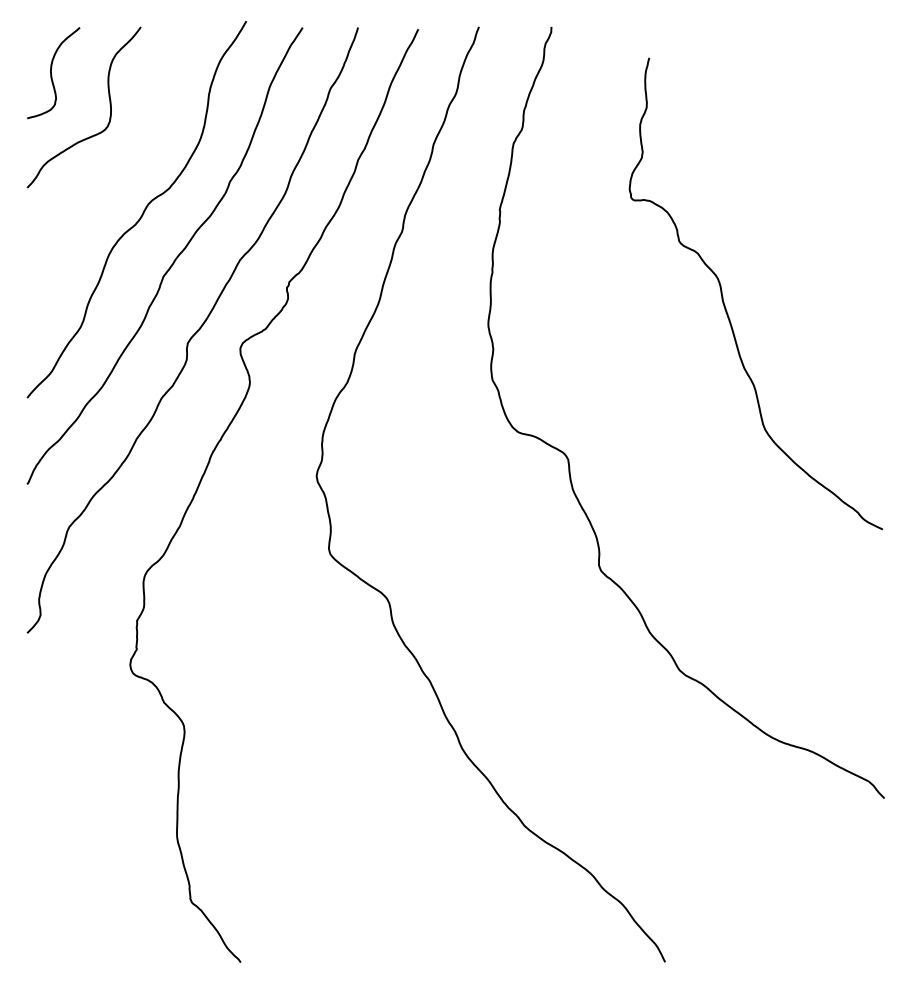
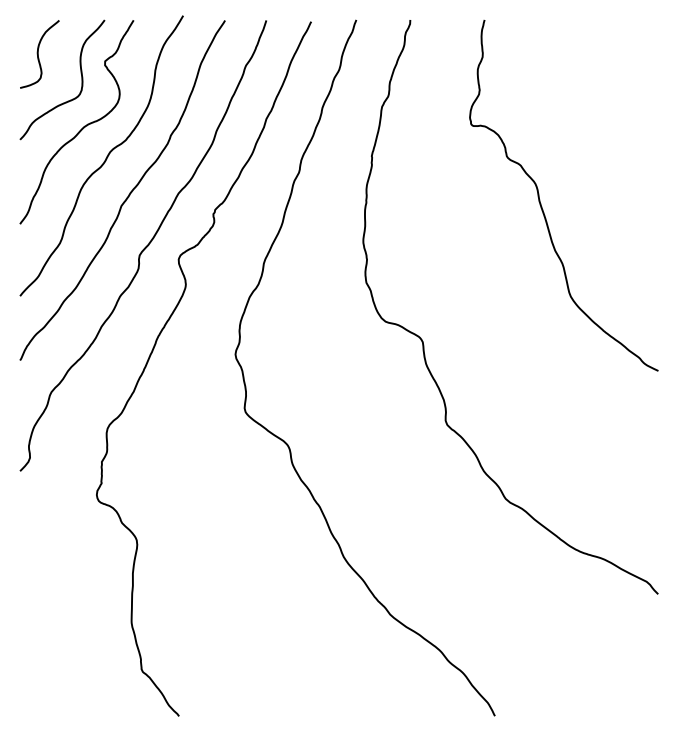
curve: (111, 171) -> (82, 127), added
curve: (723, 296) -> (539, 197), moved

